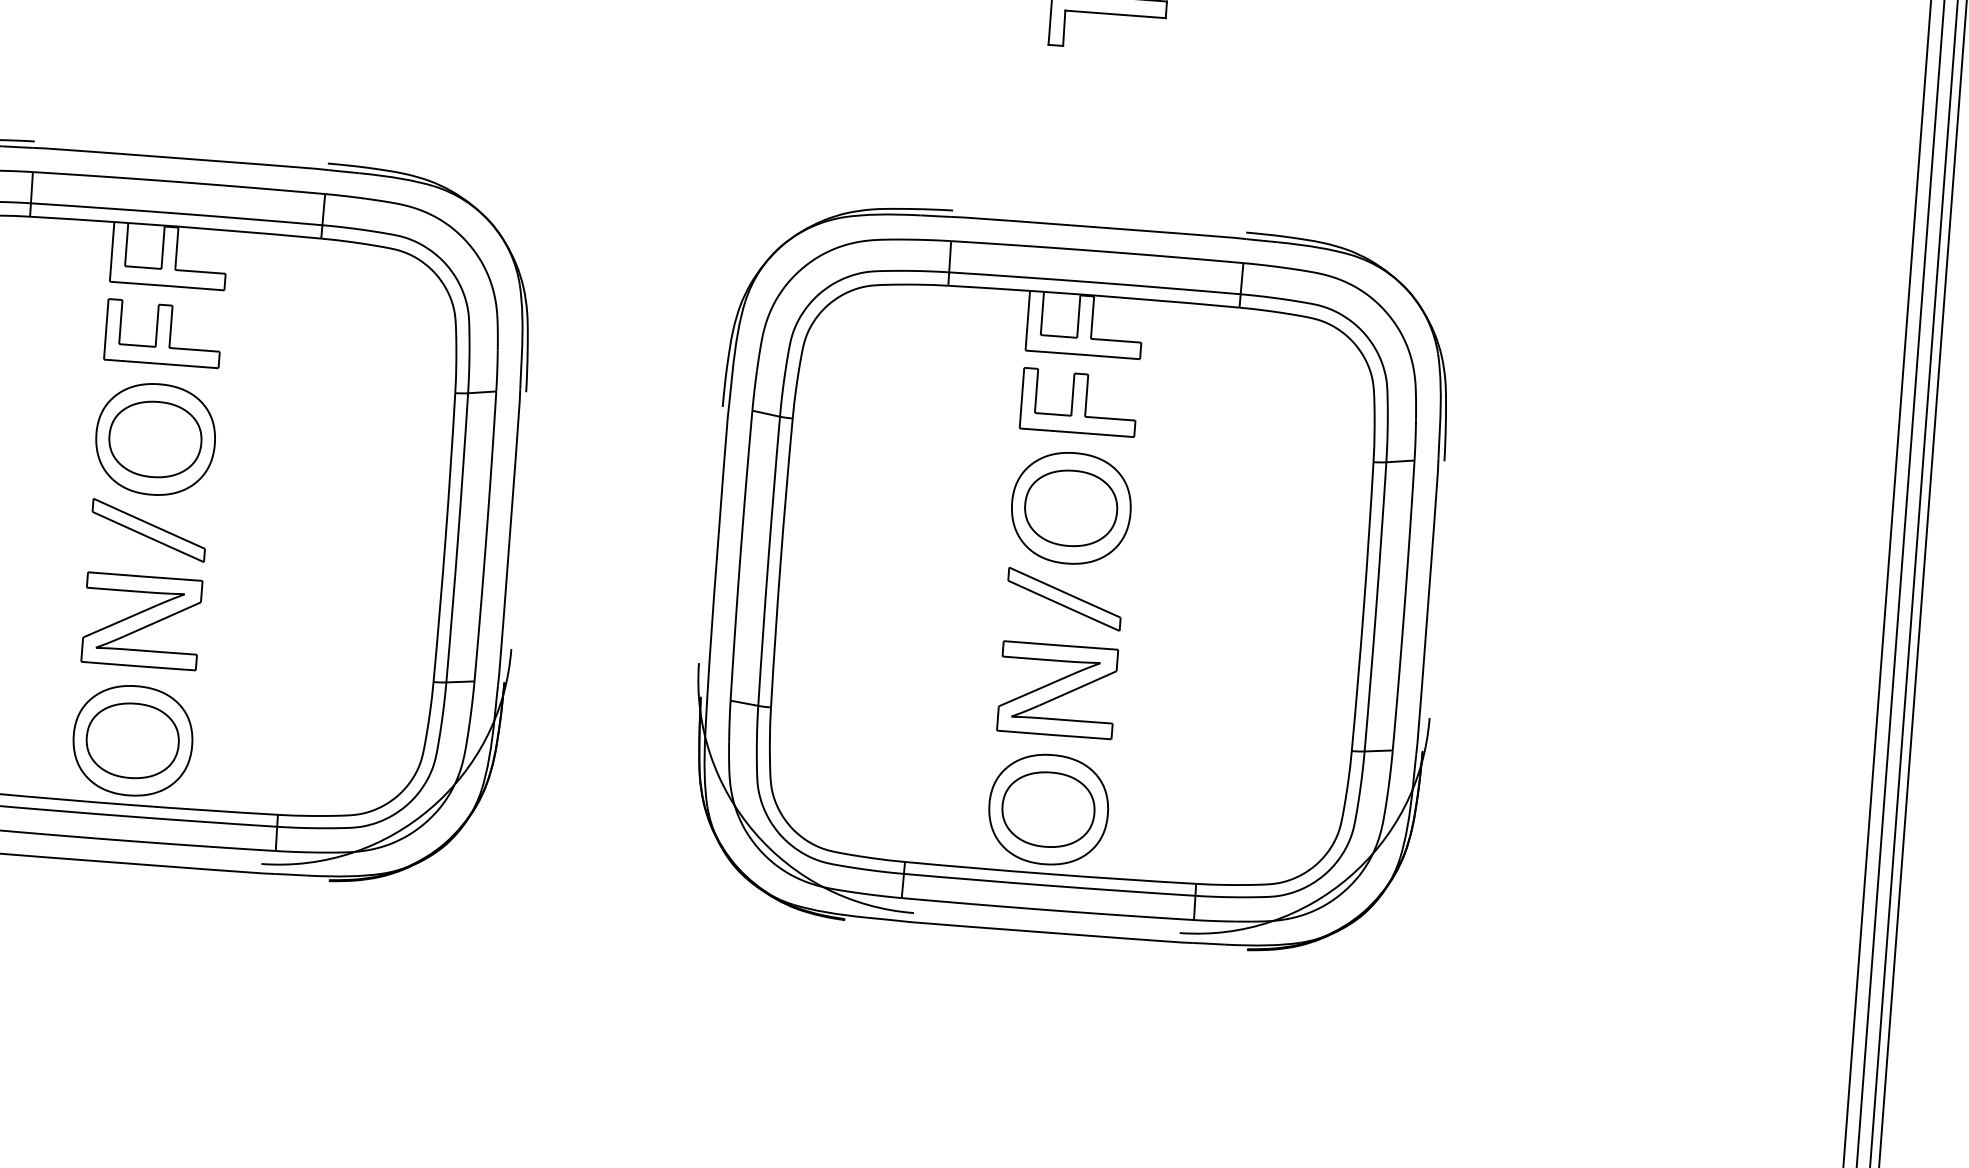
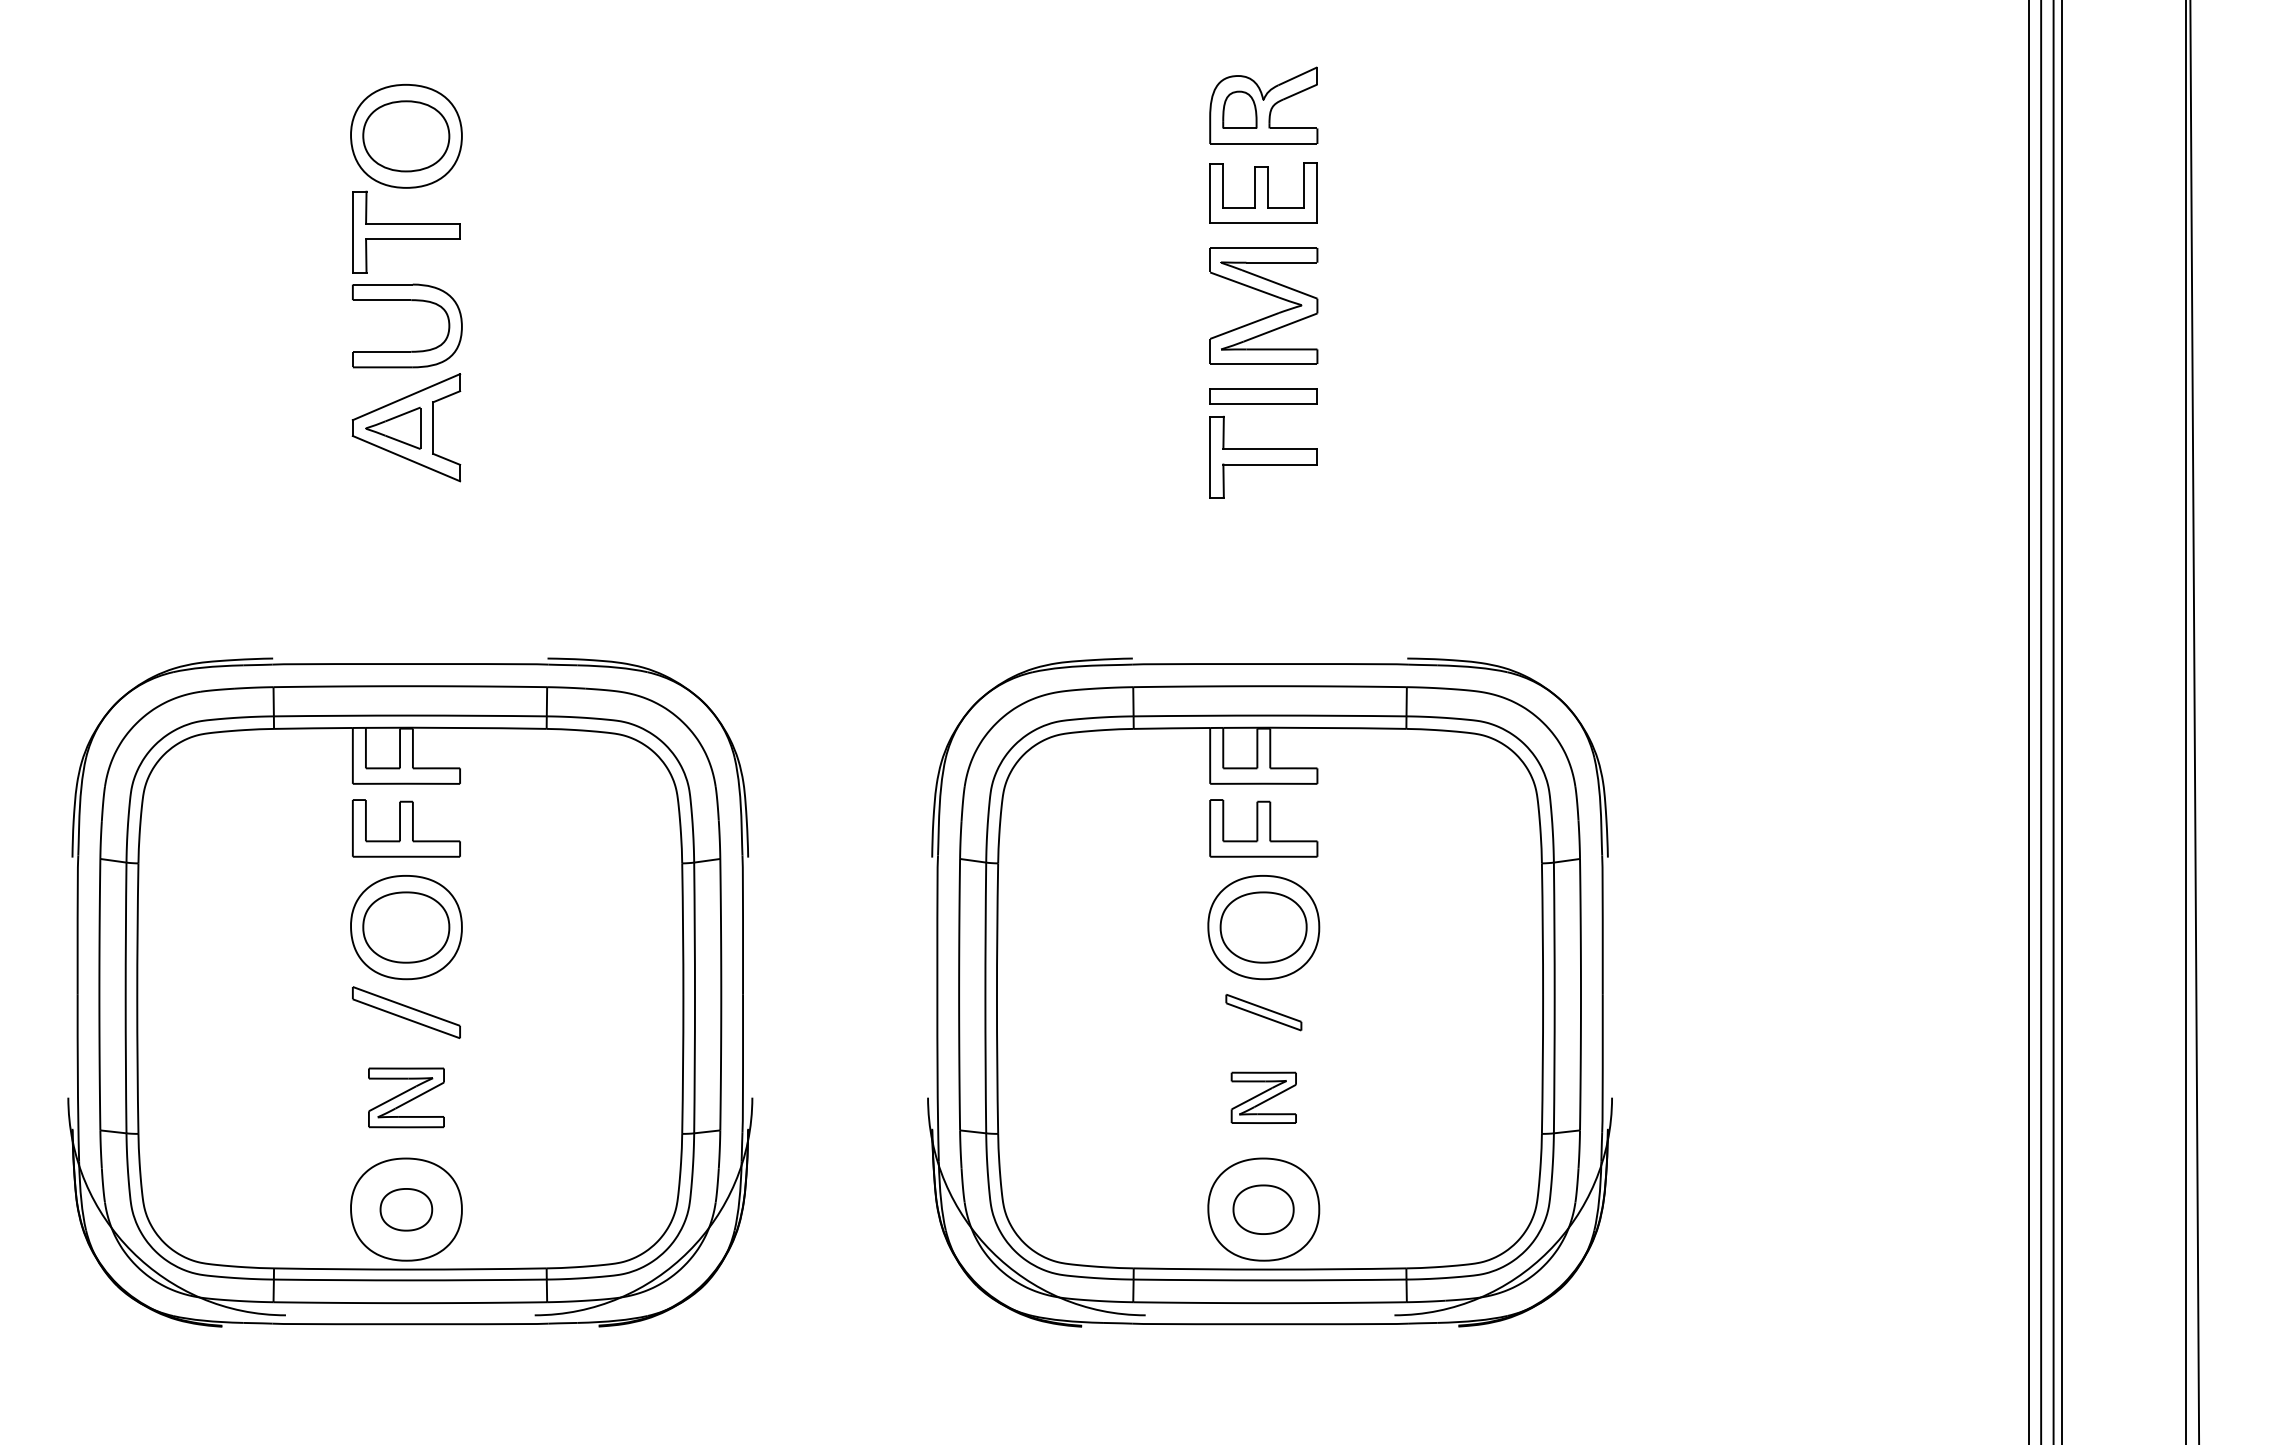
part: (1064, 599) -> (1263, 1012), size x0.7
part: (141, 621) -> (406, 1097), size x0.7
part: (1057, 689) -> (1263, 1097), size x0.6
part: (132, 740) -> (406, 1209), size x0.6
part: (1048, 809) -> (1263, 1209), size x0.7

